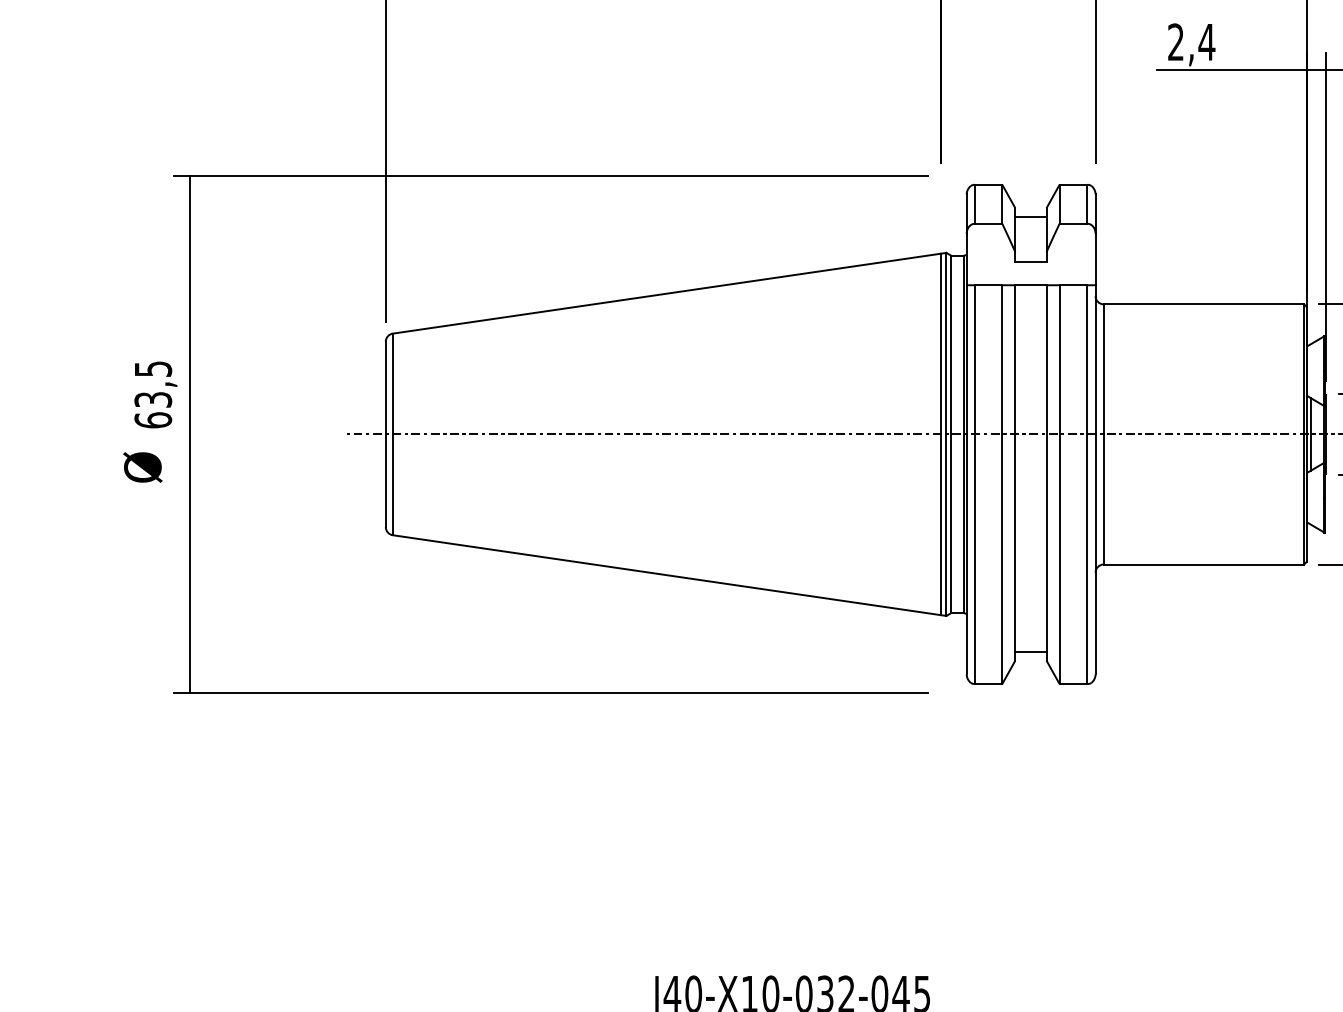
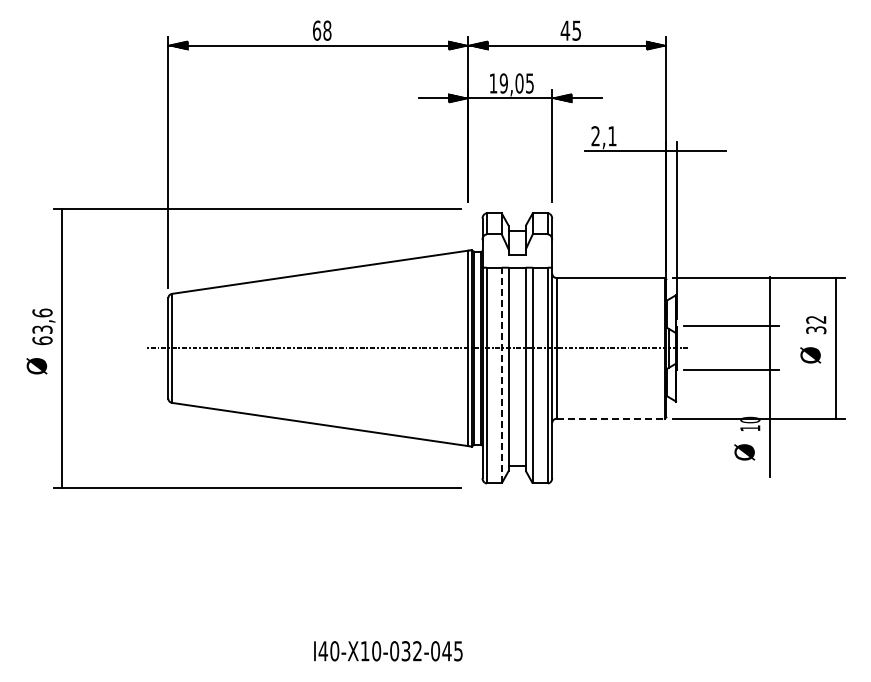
text: (1207, 42) -> (612, 136), 2,4 -> 2,1
text: (153, 368) -> (42, 312), 63,5 -> 63,6
line: (1001, 484) -> (501, 375), solid -> dashed
line: (1205, 564) -> (611, 418), solid -> dashed

